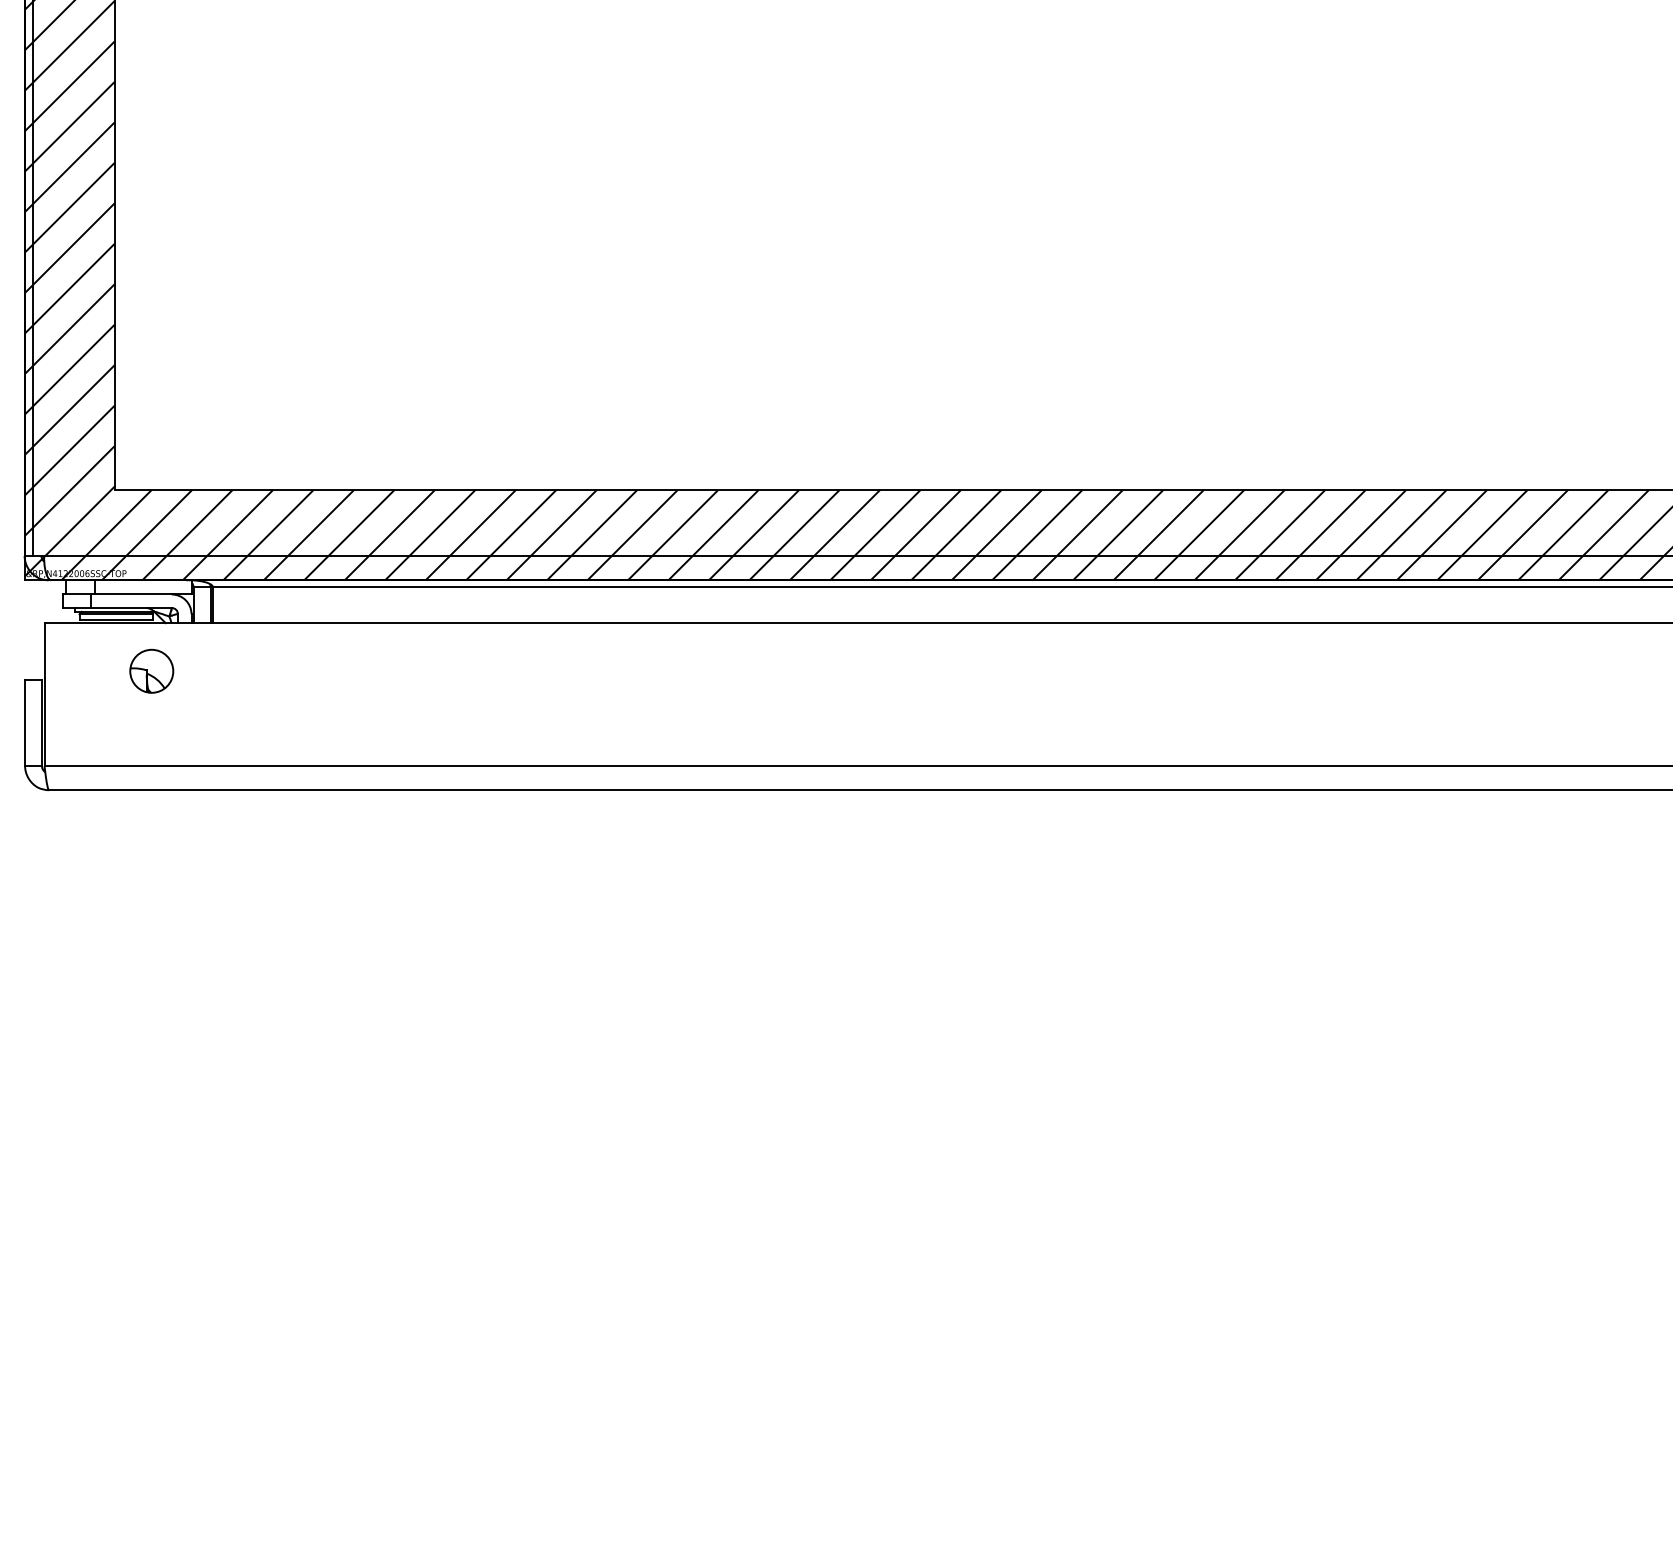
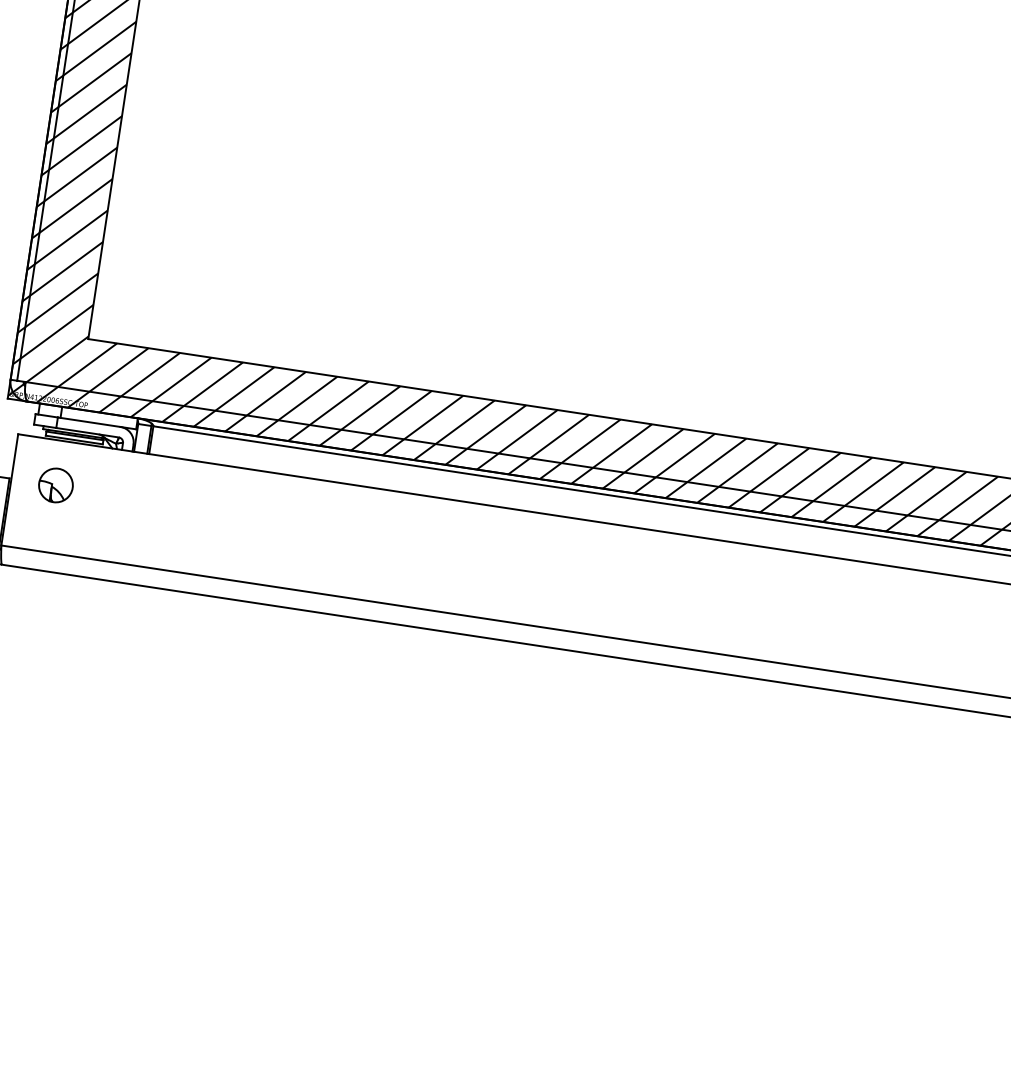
part: (151, 670) -> (55, 484), moved

